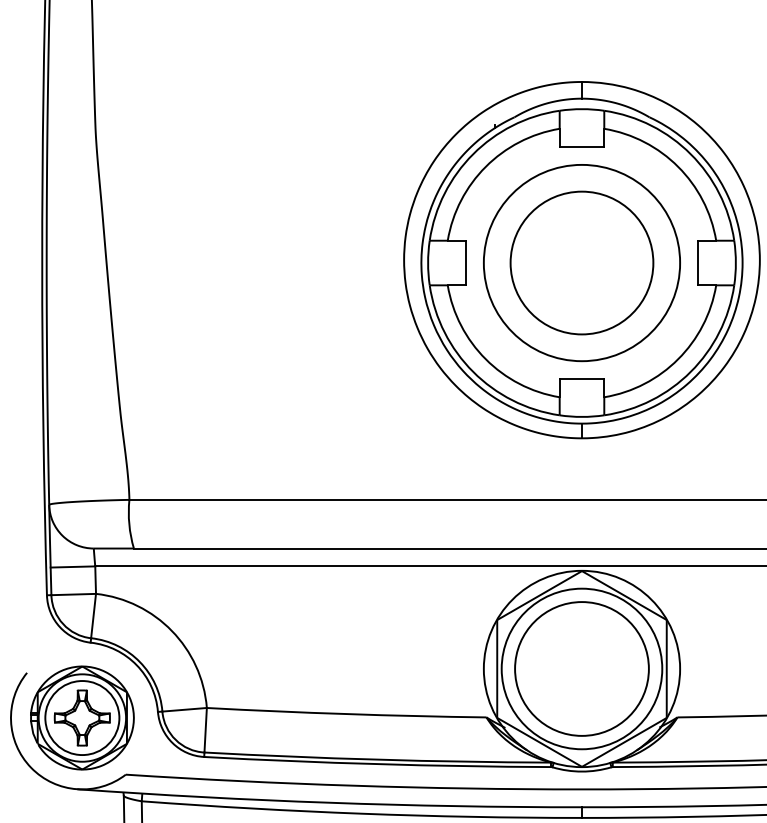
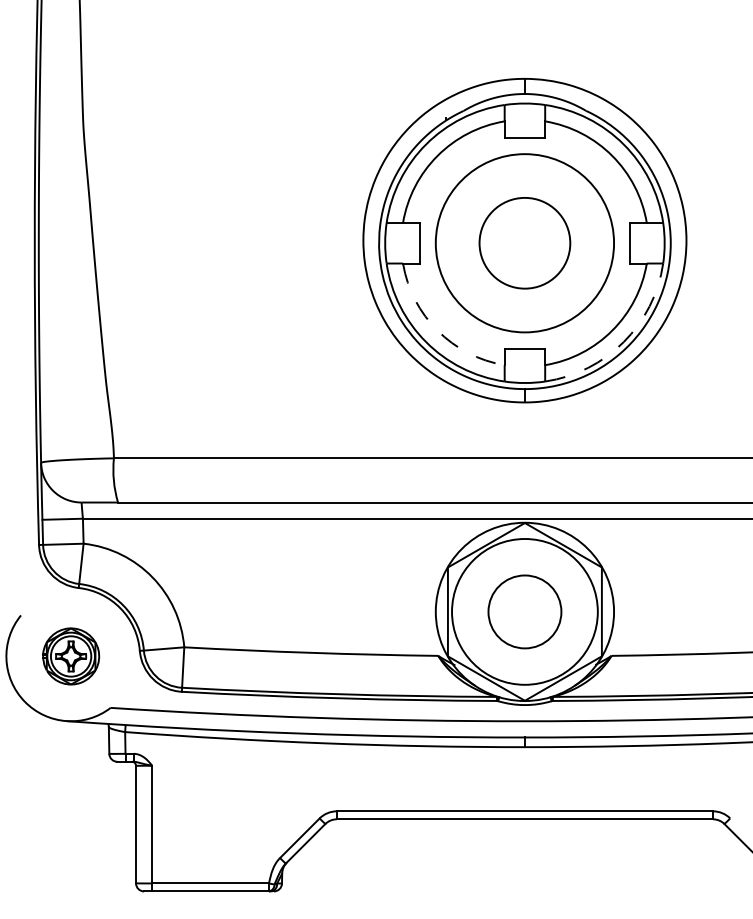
circle: (581, 263) -> (524, 243), size x0.7
arc: (485, 359) -> (437, 330), solid -> dashed
arc: (690, 372) -> (623, 342), solid -> dashed
circle: (581, 668) -> (524, 611), size x0.6
part: (81, 718) -> (70, 656), size x0.6

